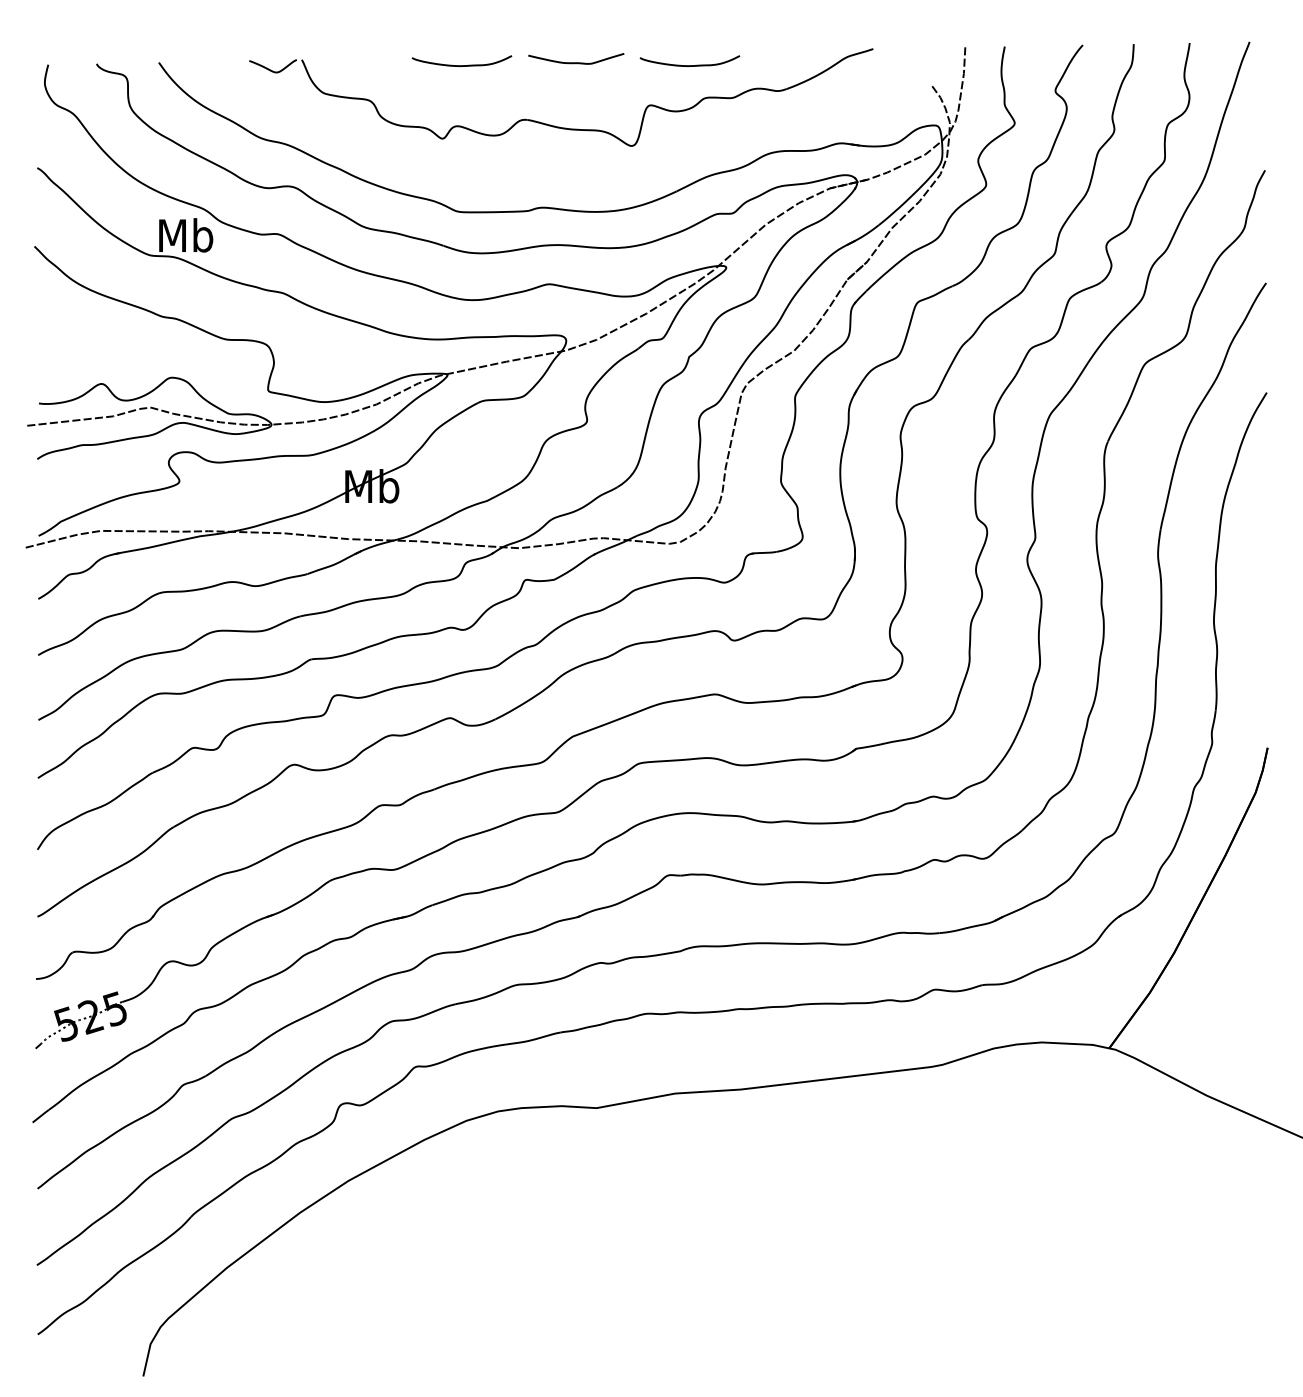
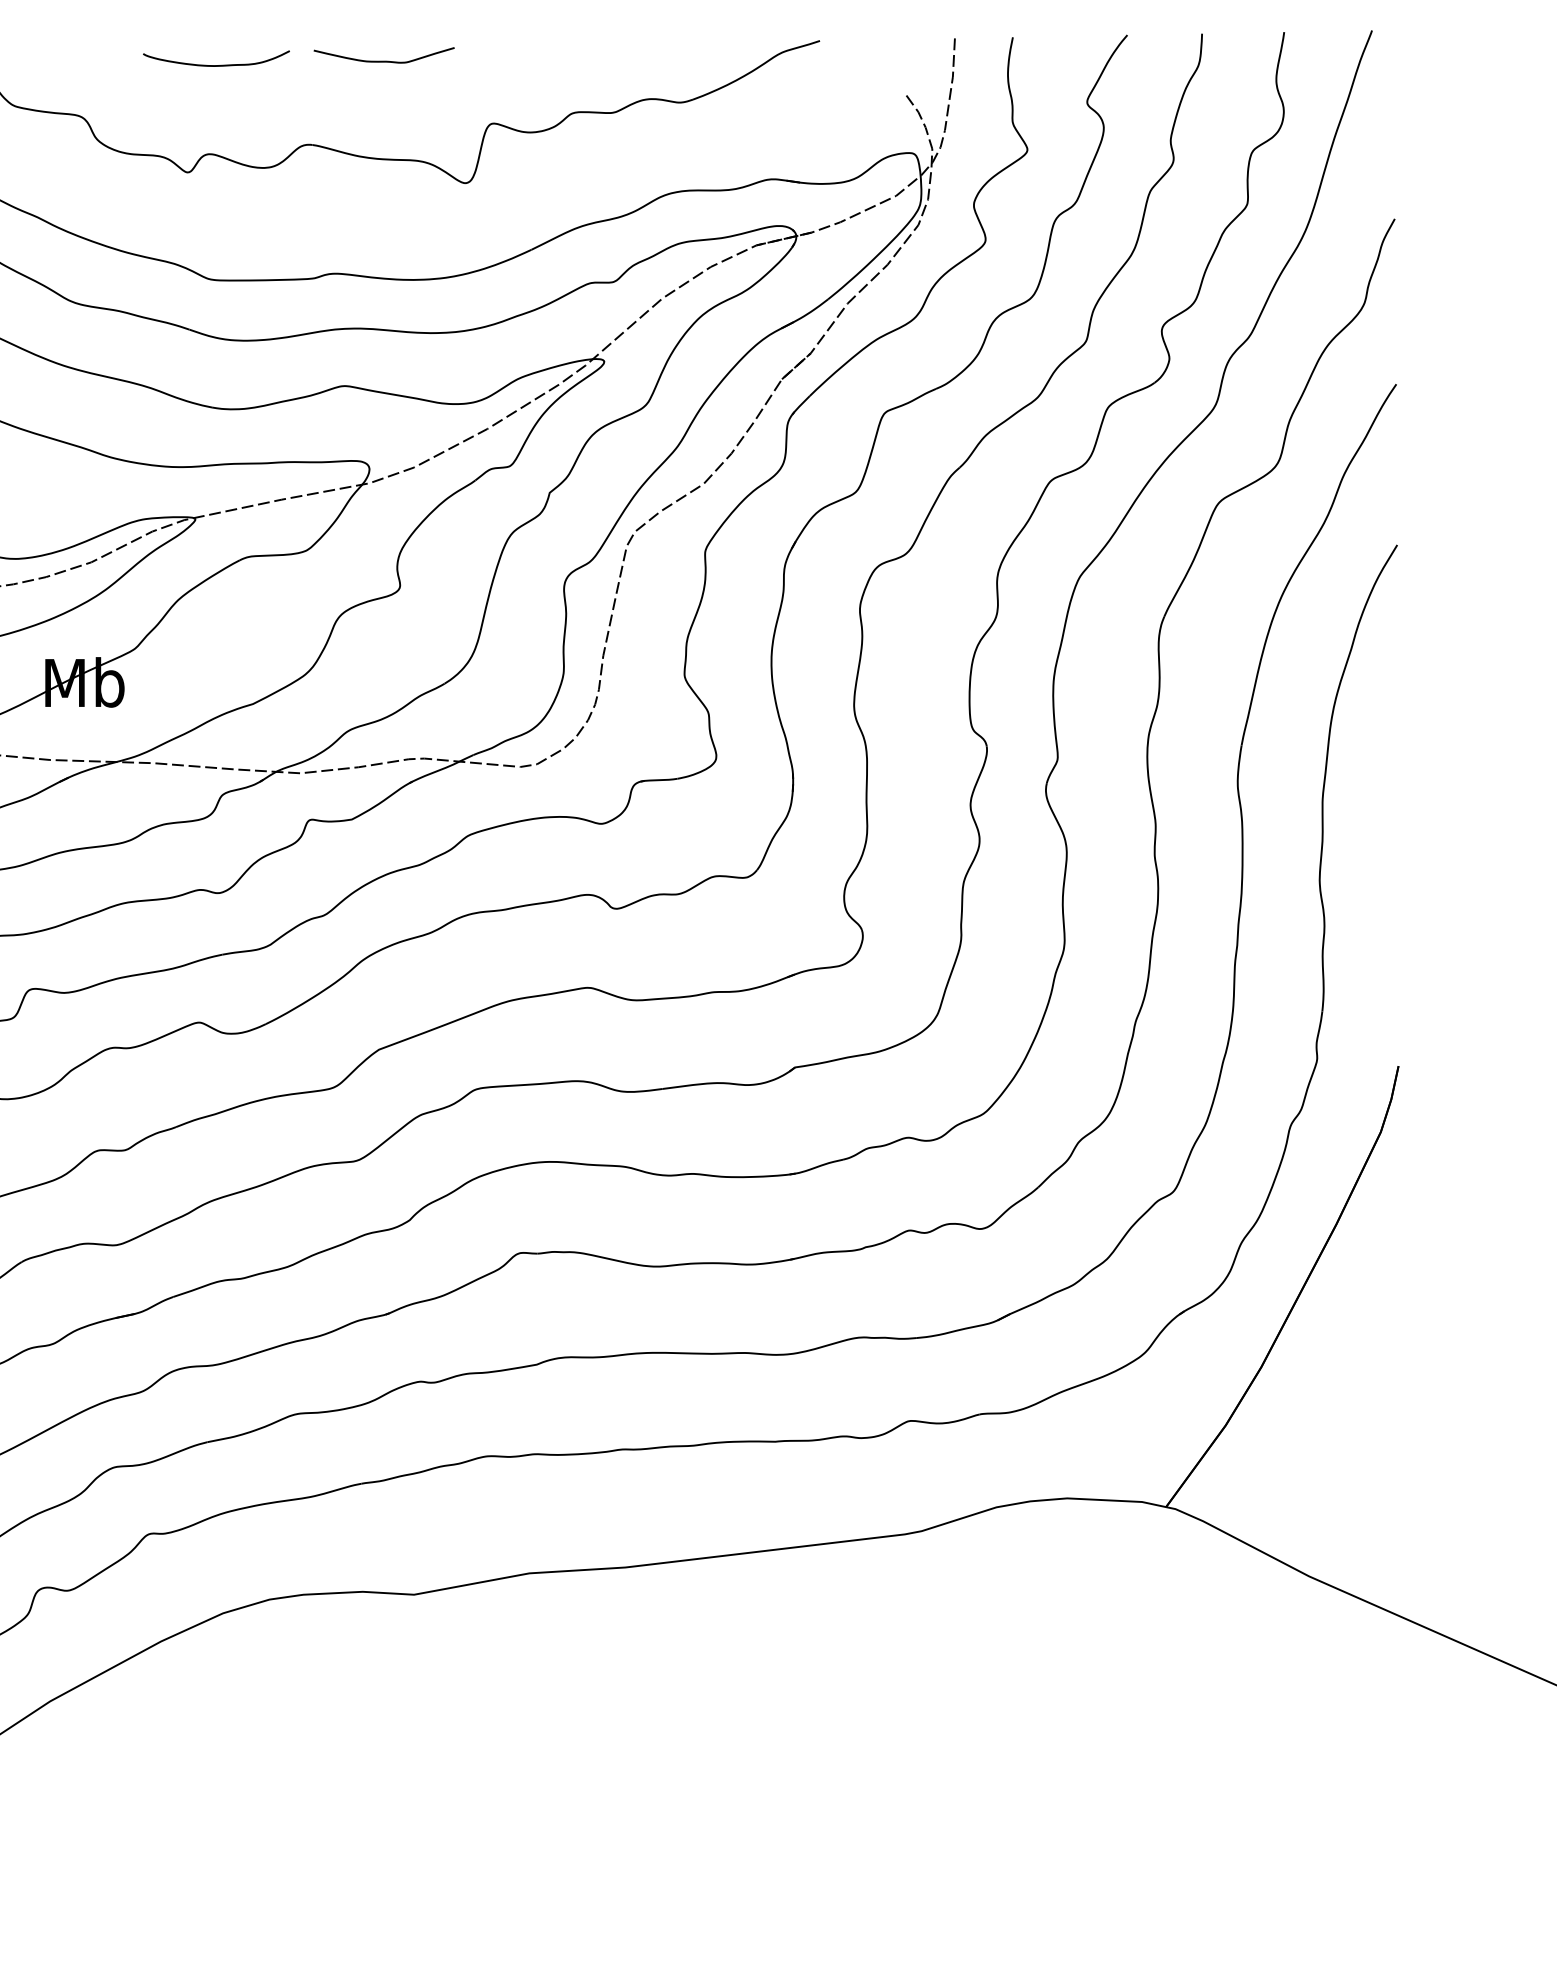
curve: (689, 65) -> (550, 65), removed

